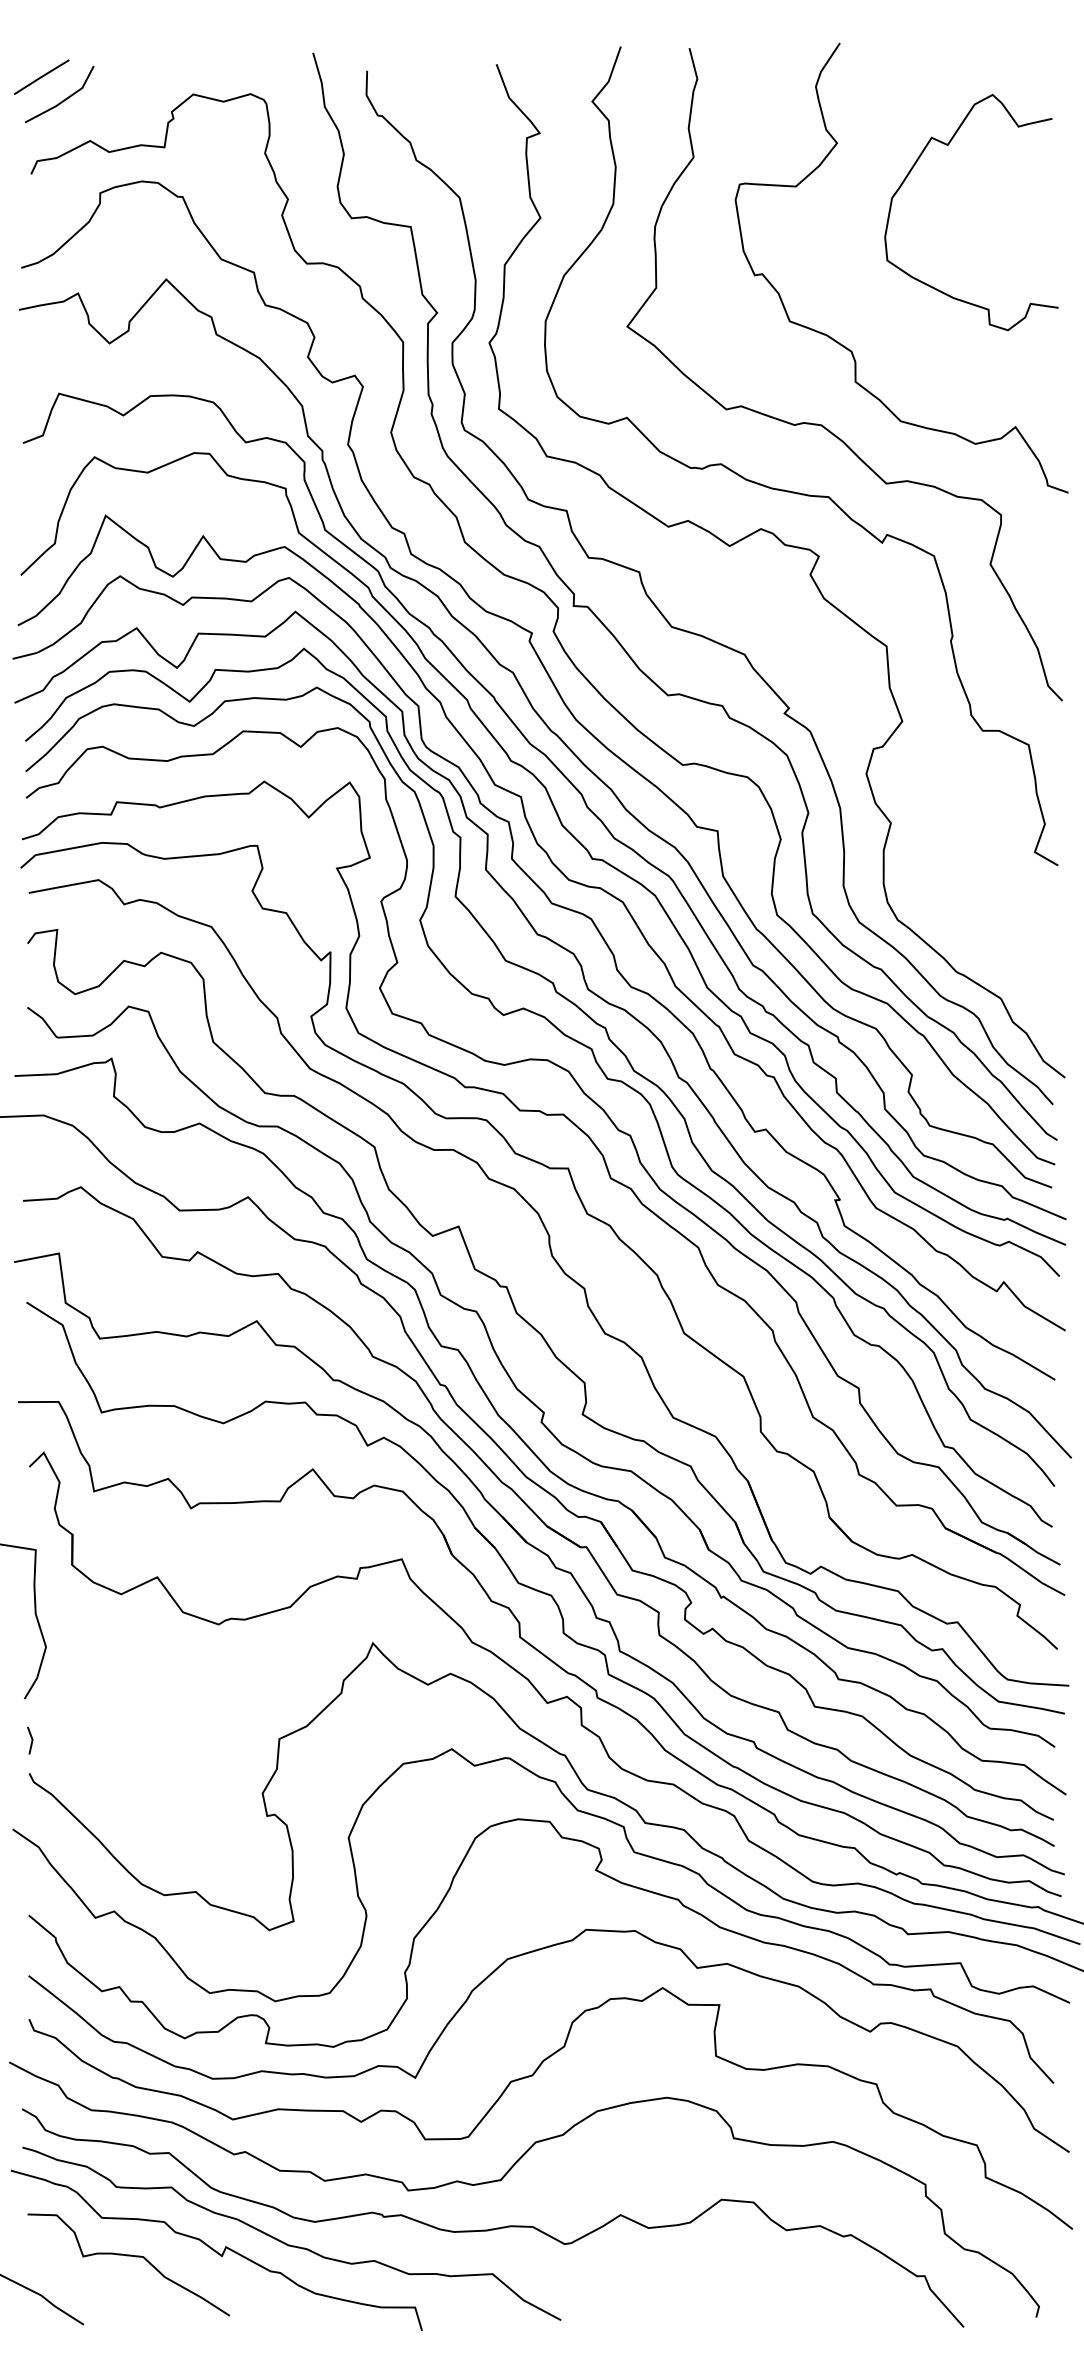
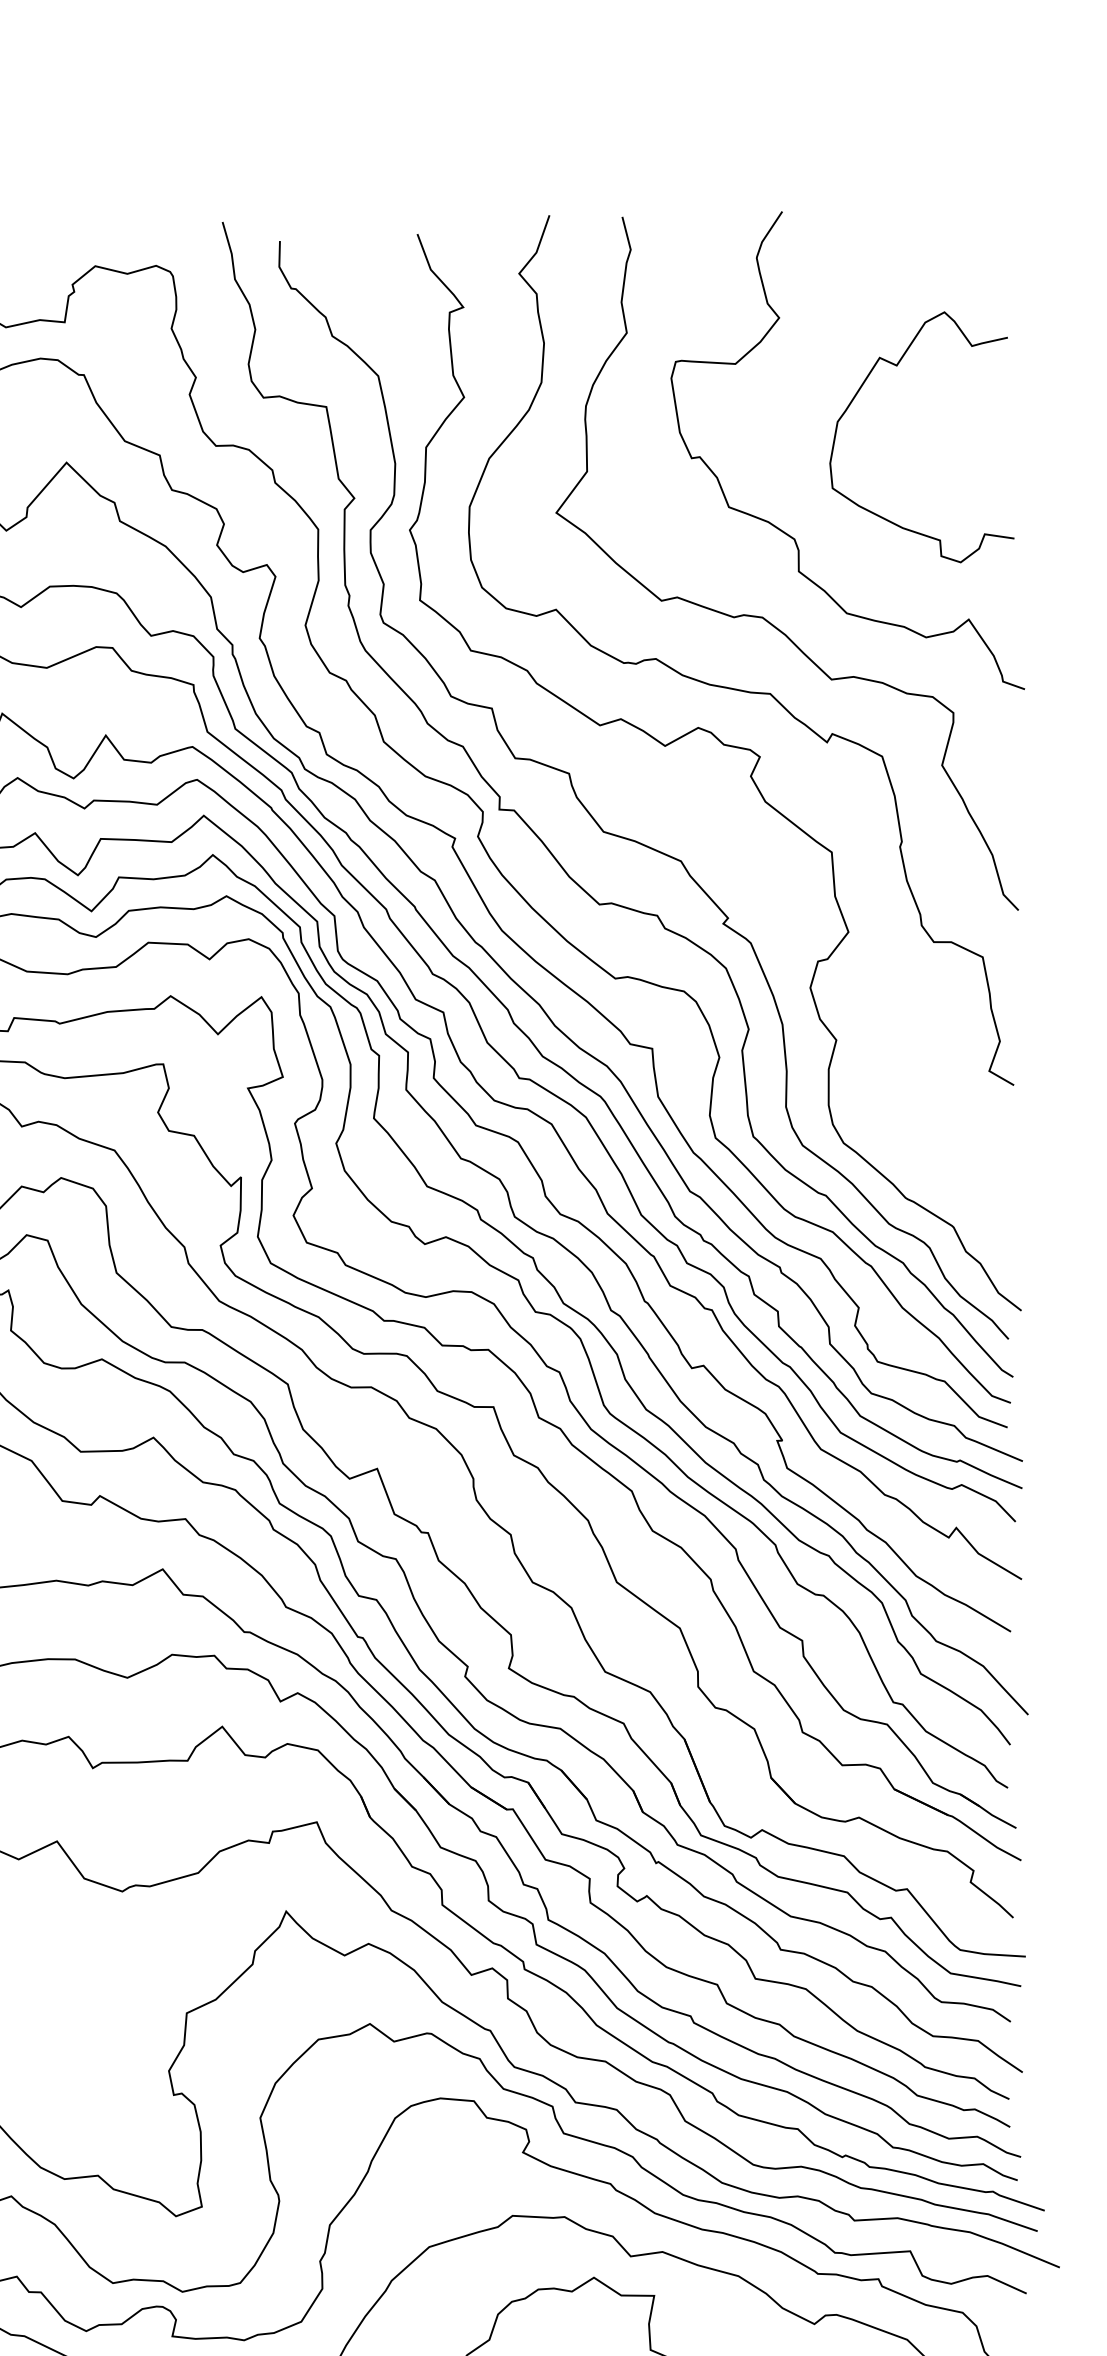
curve: (948, 145) -> (897, 366), moved

